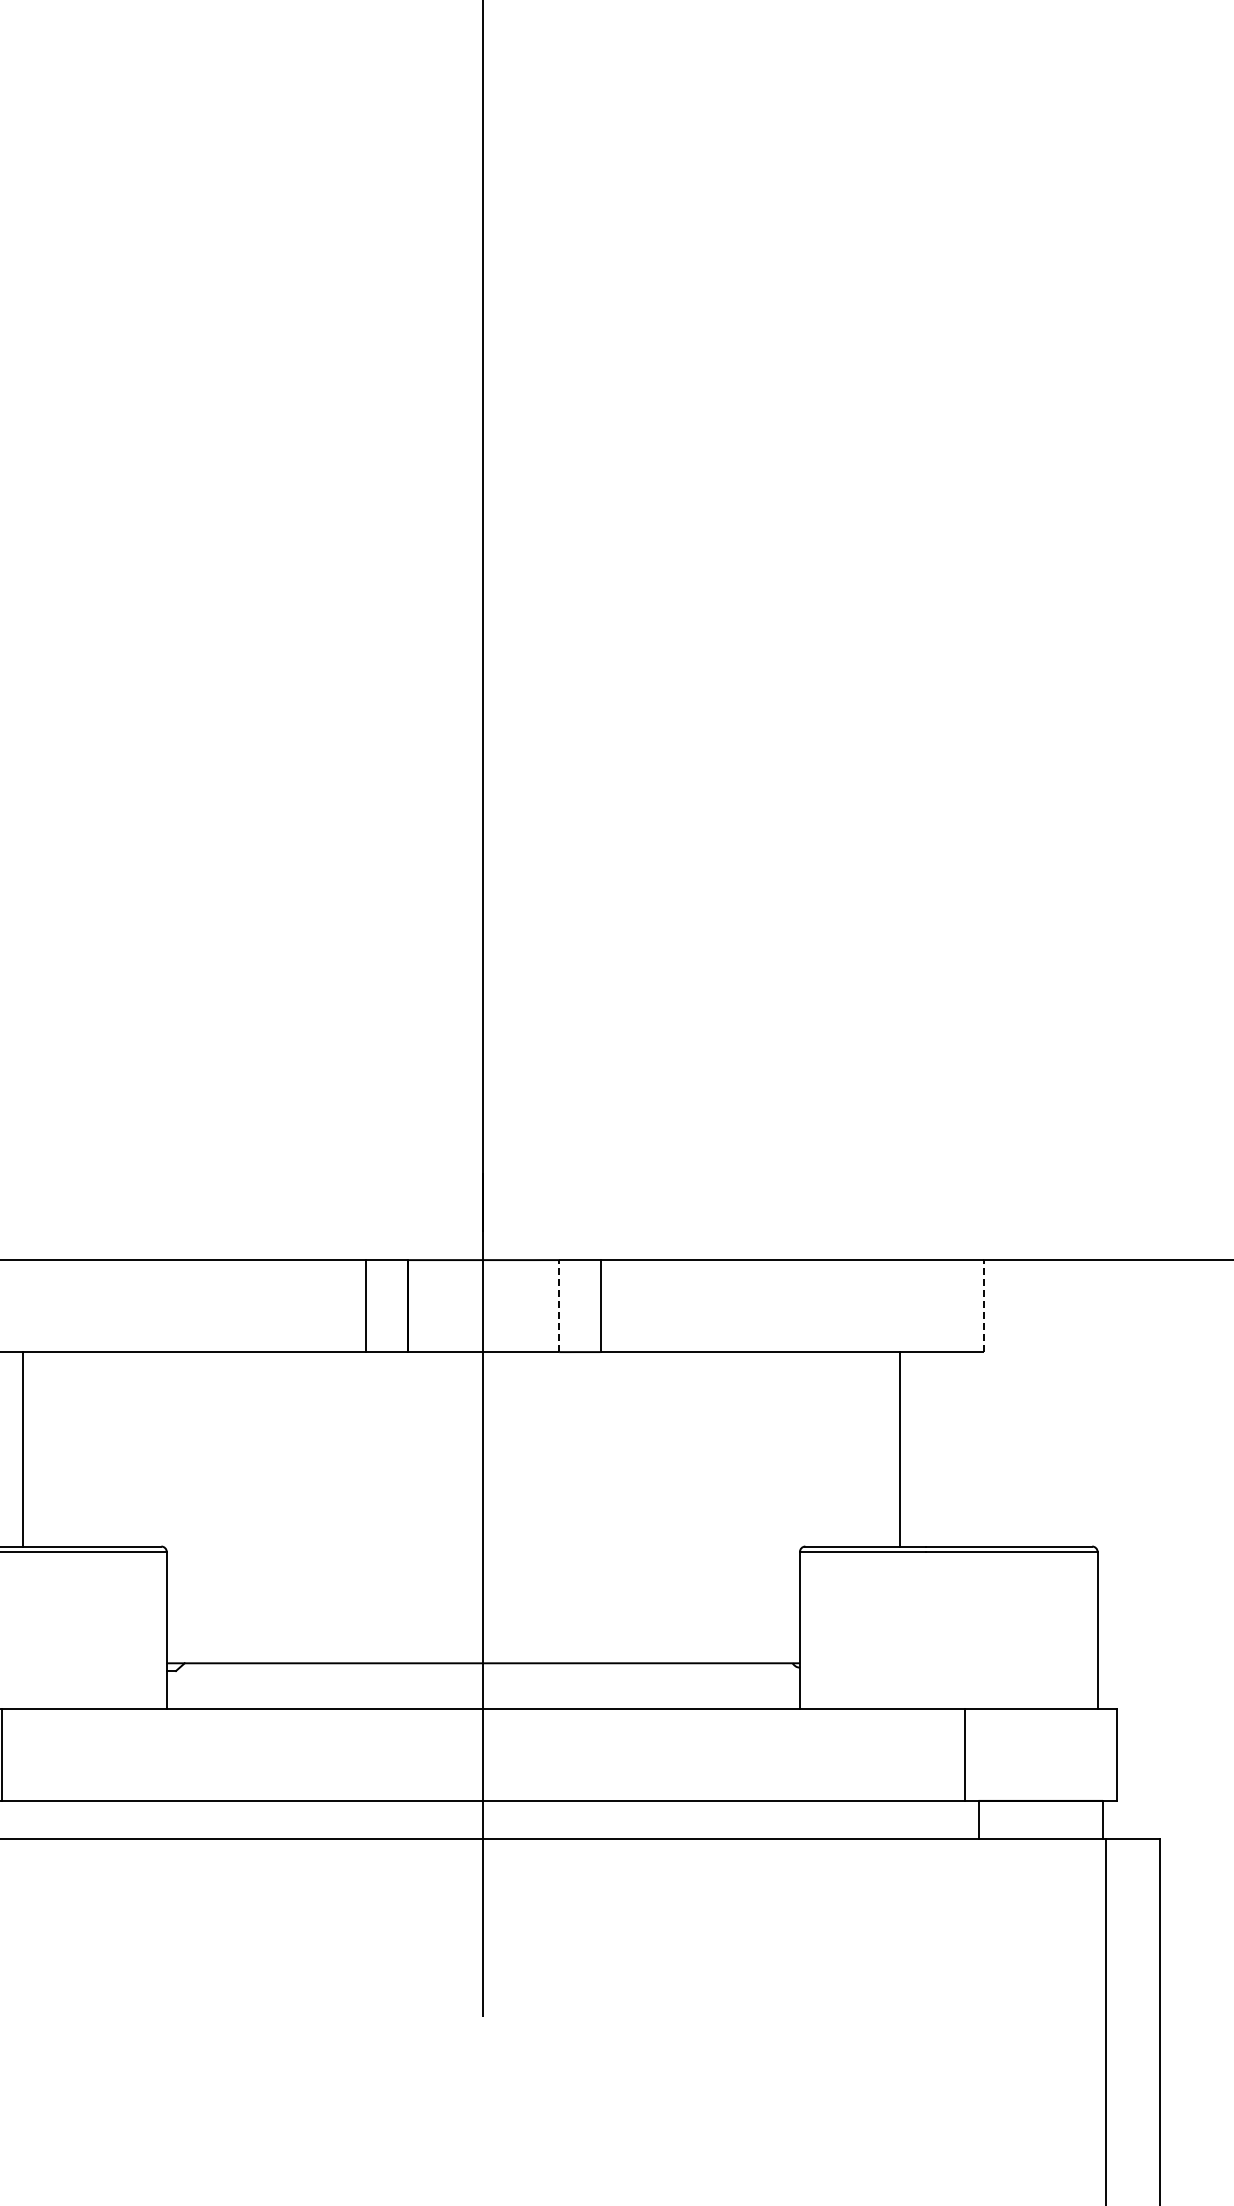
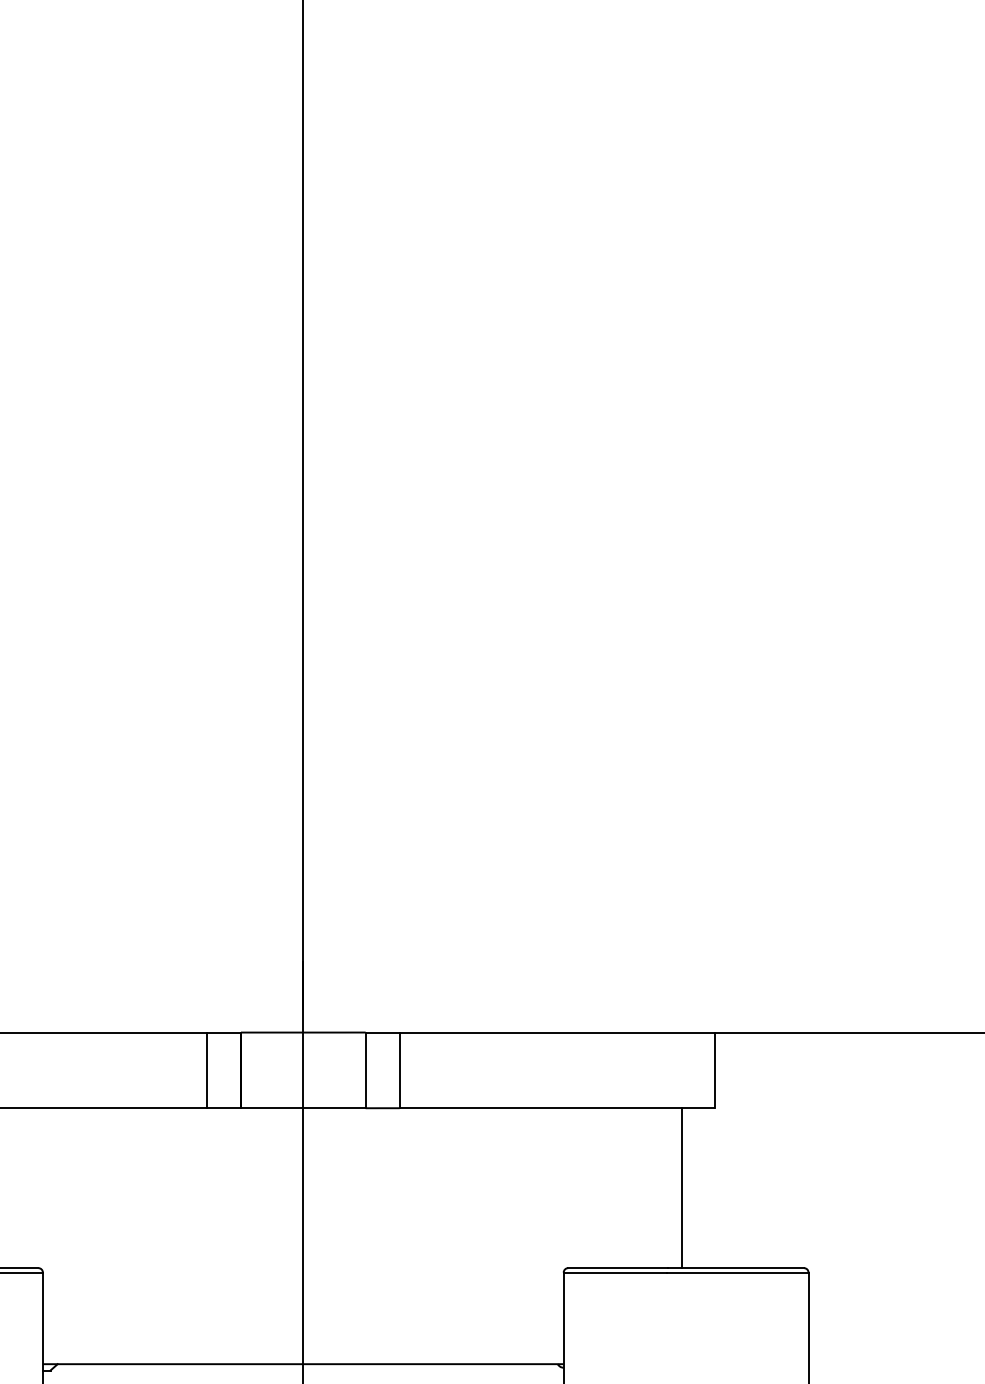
line: (559, 1305) -> (365, 1069), dashed -> solid
line: (983, 1305) -> (714, 1069), dashed -> solid
line: (900, 1449) -> (681, 1188), moved

